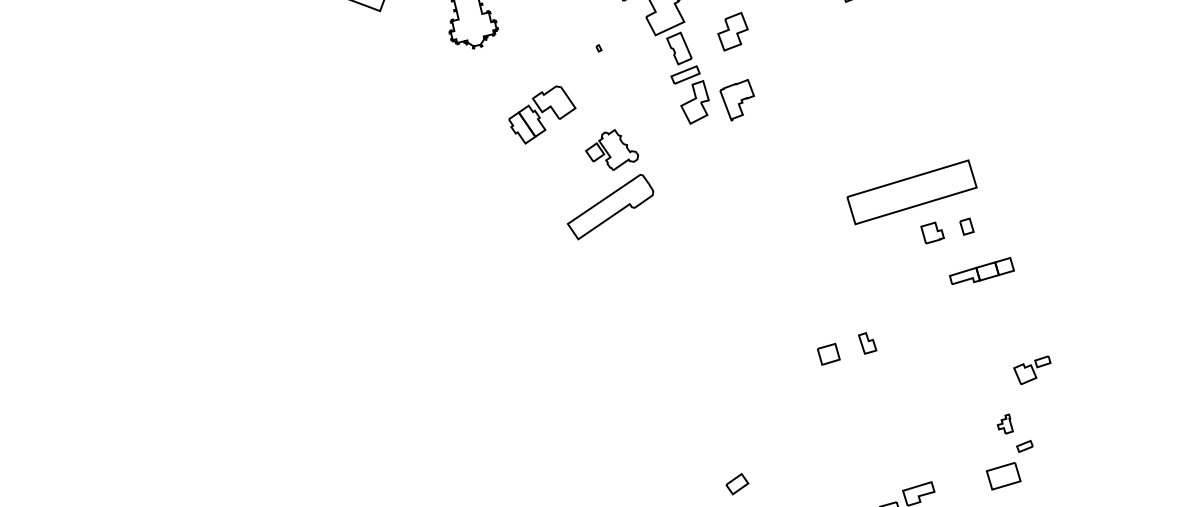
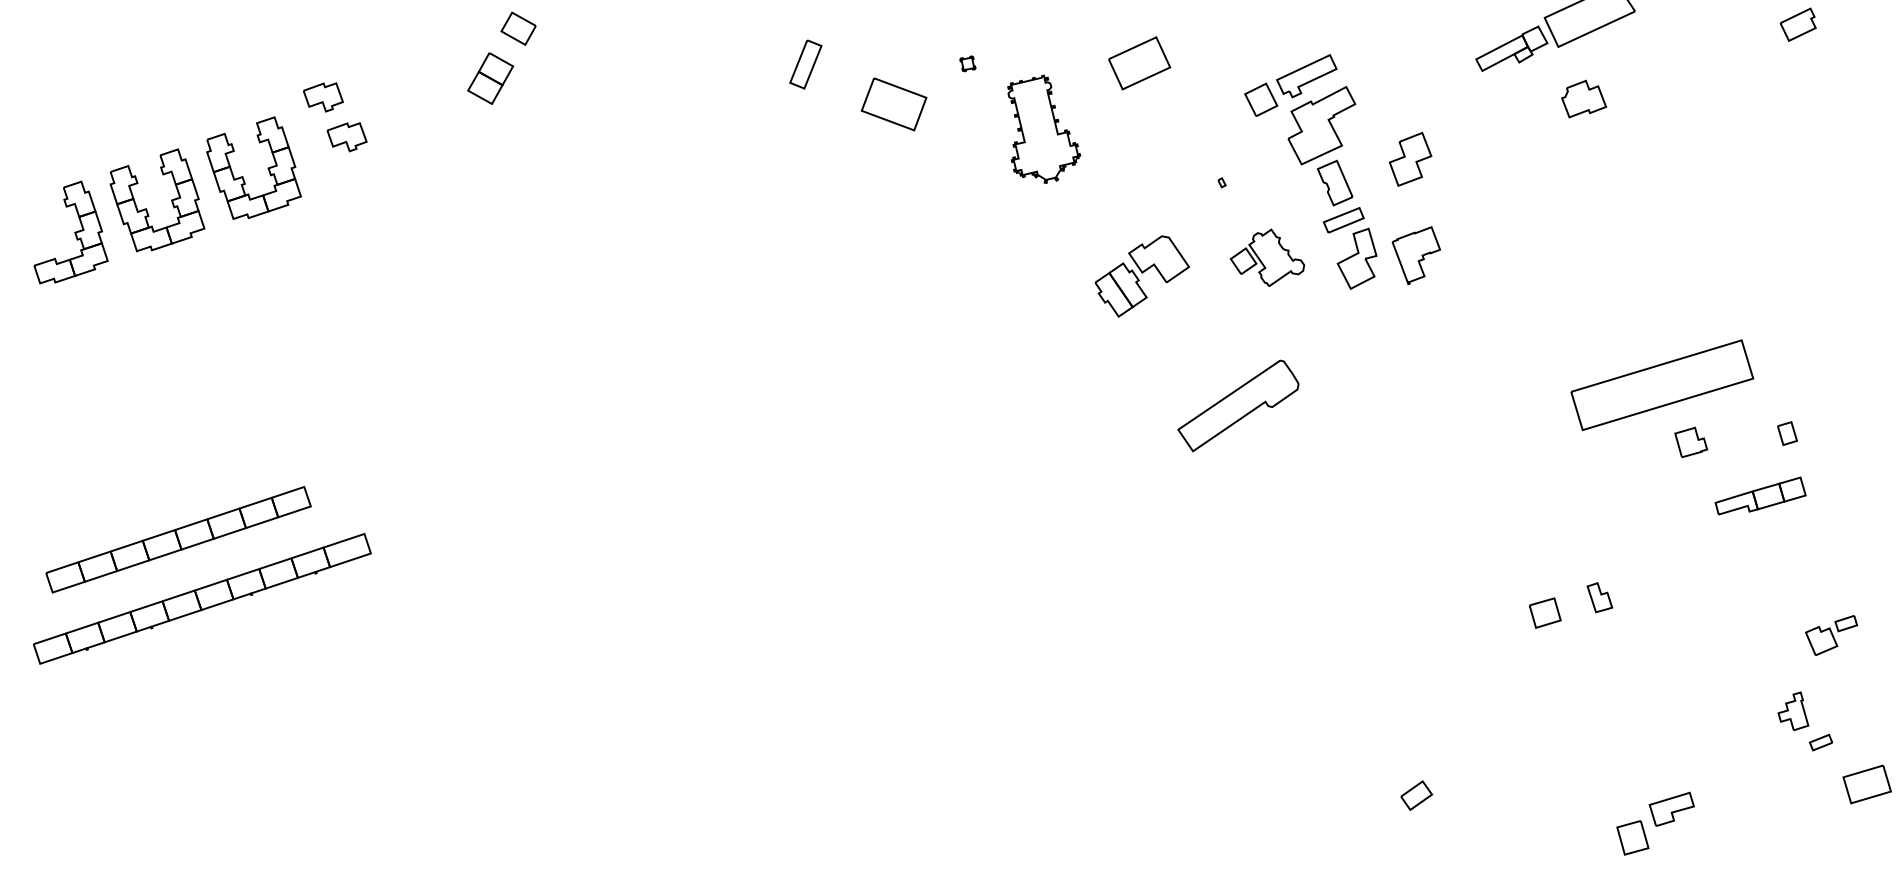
part: (612, 149) -> (1267, 257), moved
part: (966, 226) -> (1787, 433), moved
part: (1005, 423) -> (1793, 710), size x1.4
part: (1003, 476) -> (1866, 784), moved

